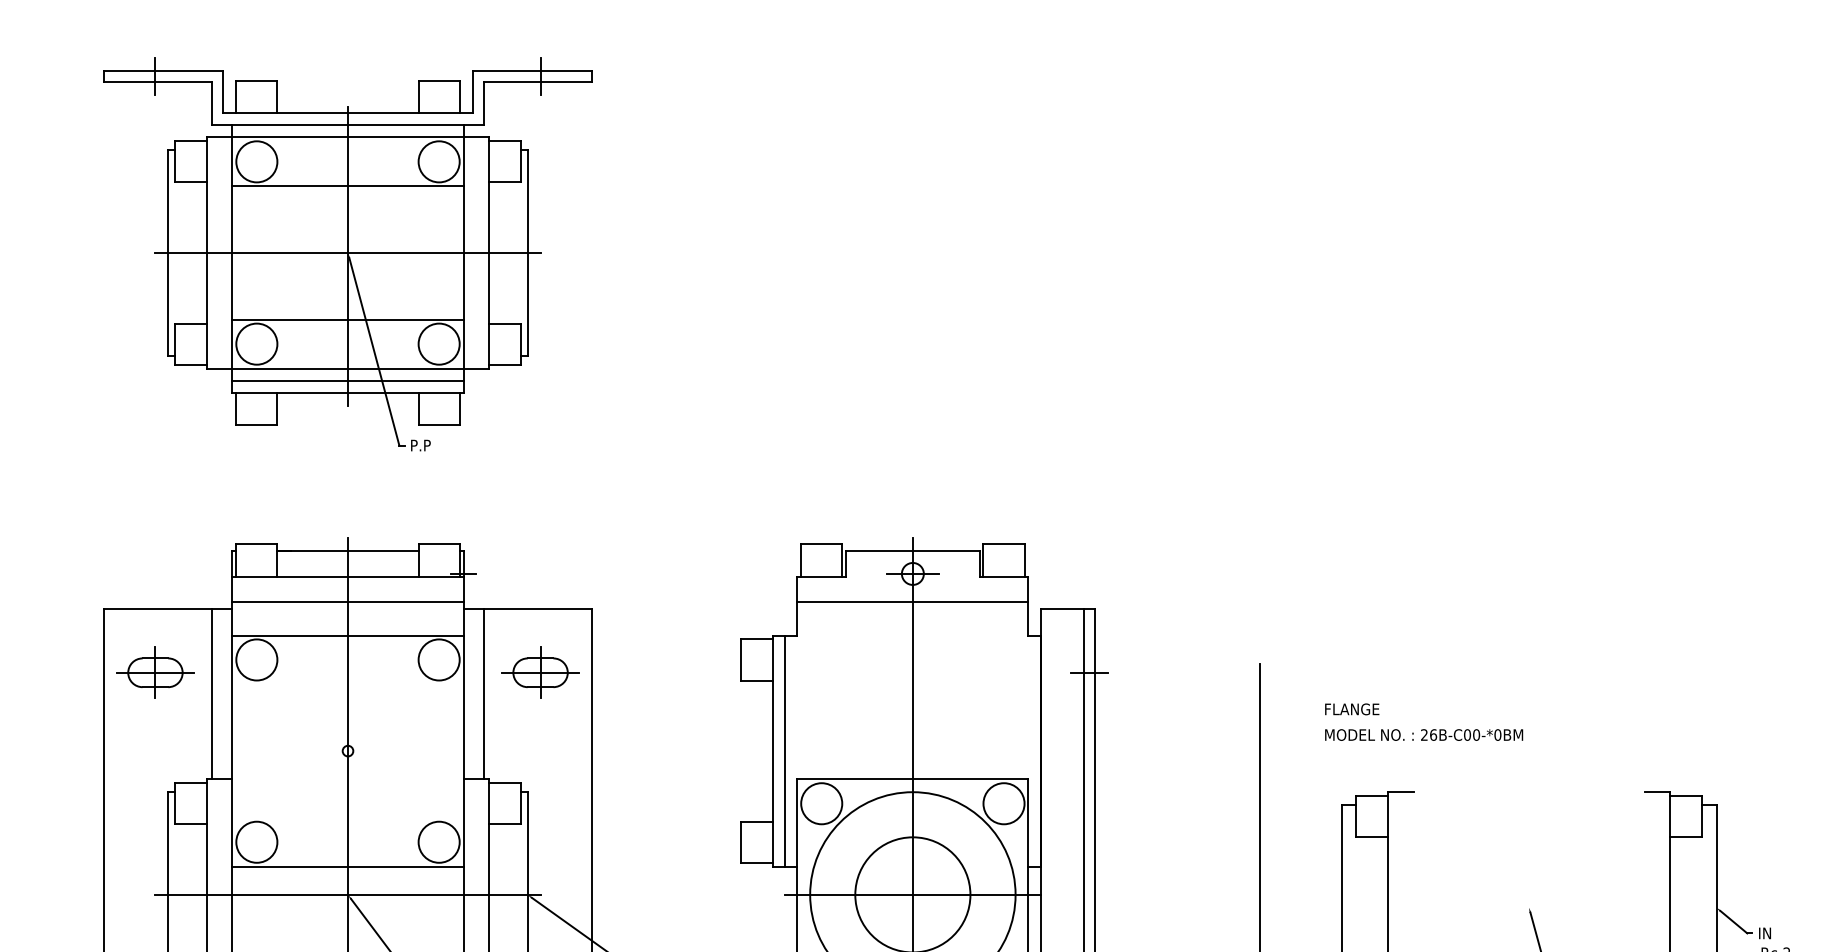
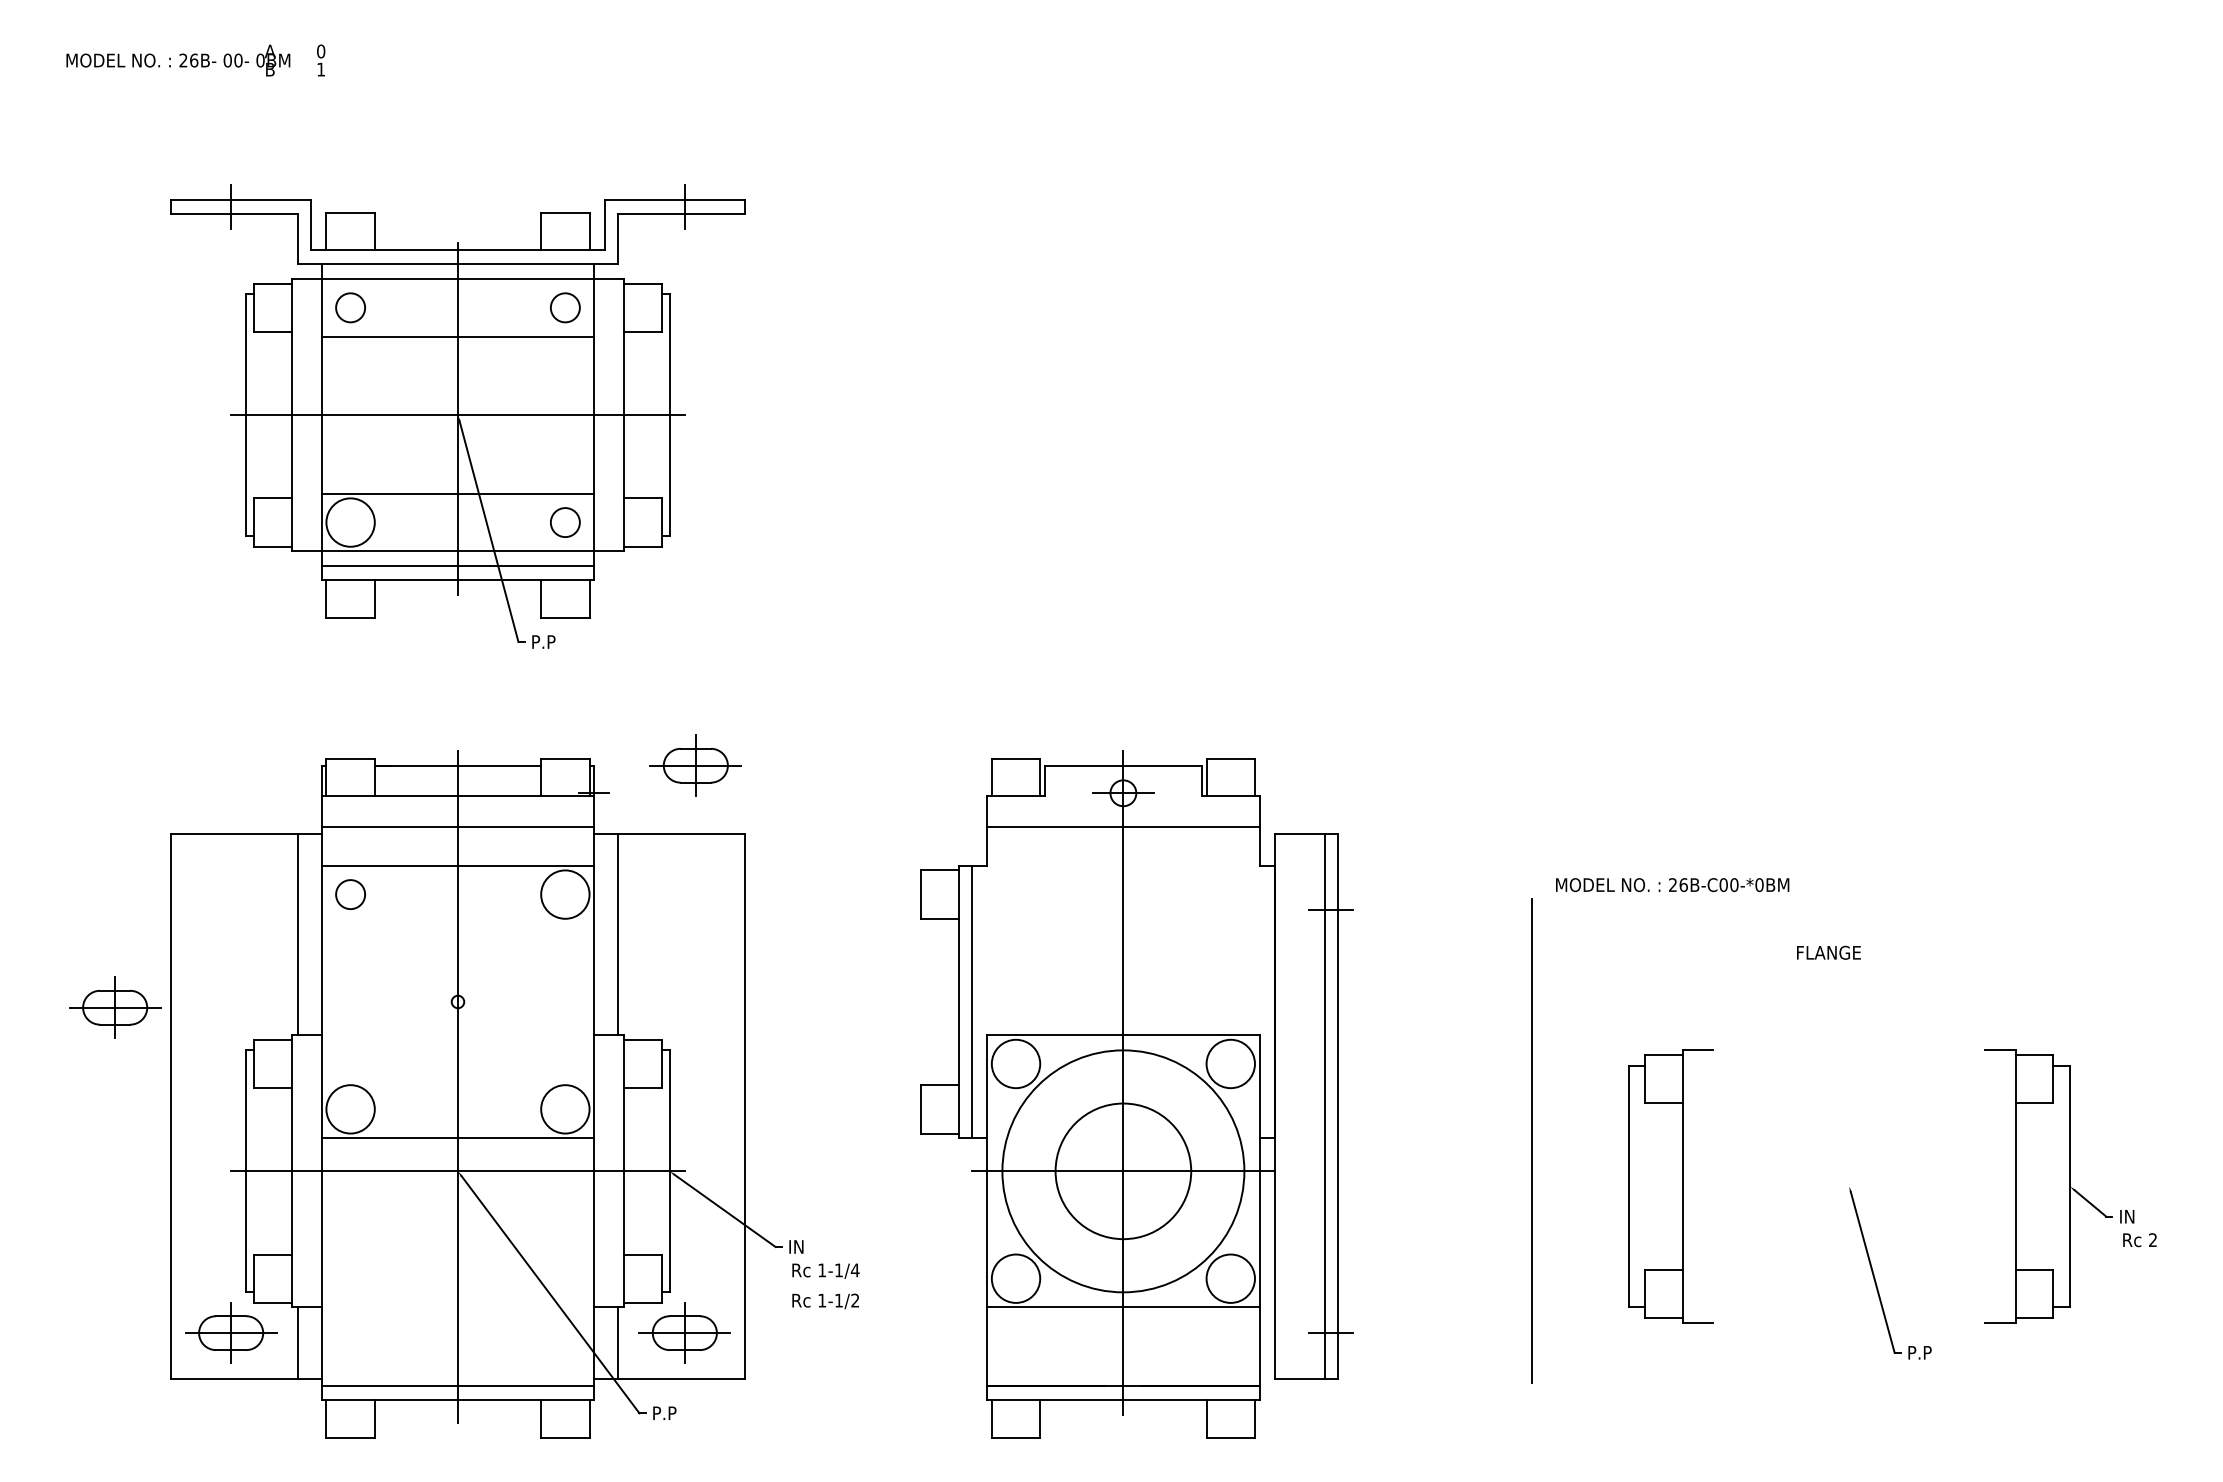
circle: (256, 161) -> (350, 307), size x0.6
circle: (439, 161) -> (565, 307), size x0.6
circle: (439, 344) -> (565, 522), size x0.6
circle: (256, 659) -> (350, 894), size x0.6
part: (155, 672) -> (115, 1007), moved
part: (540, 672) -> (695, 765), moved
text: (1351, 709) -> (1828, 952), moved
text: (1423, 735) -> (1672, 885), moved

